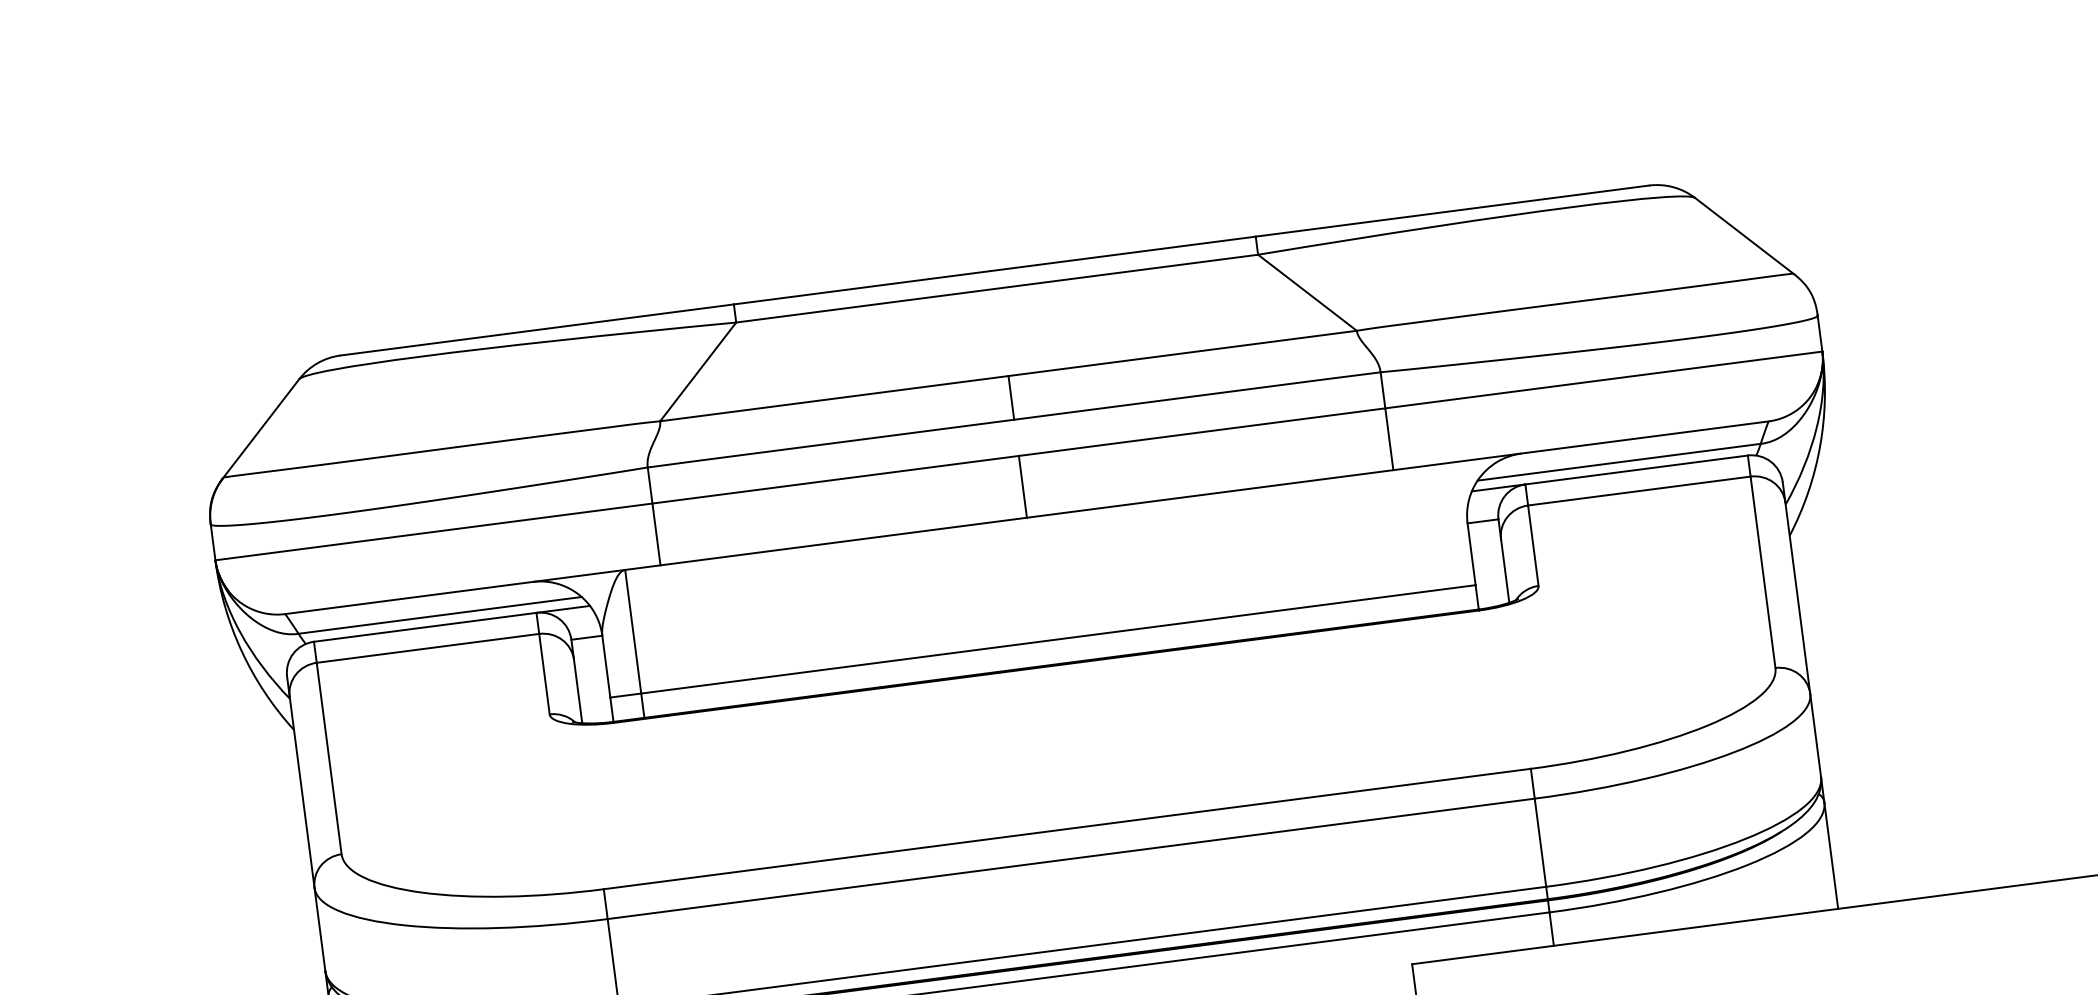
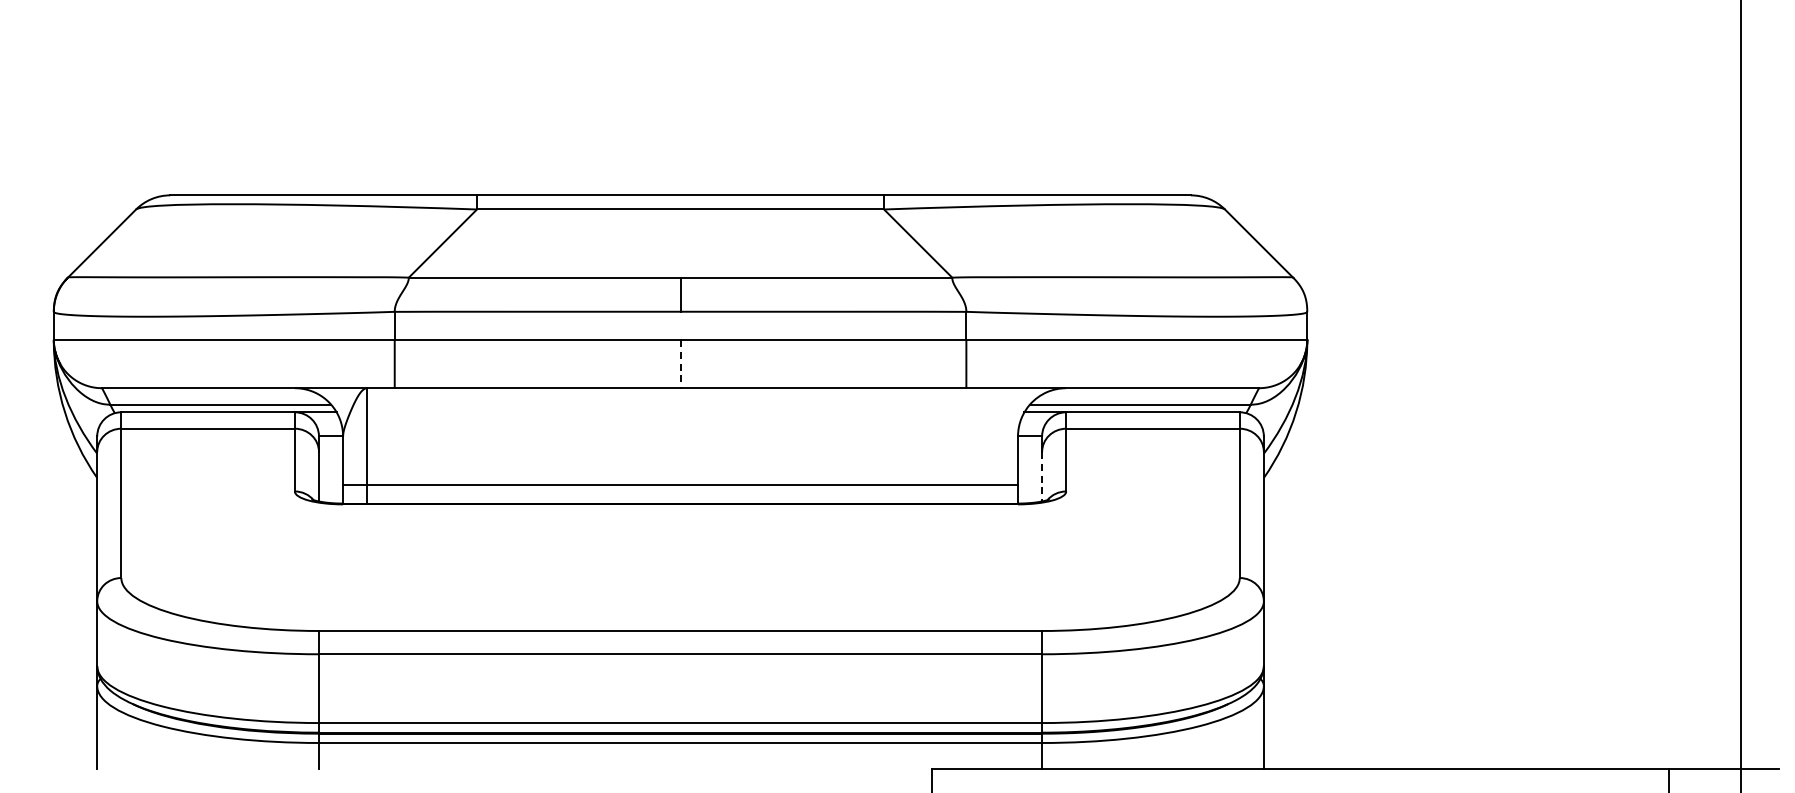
line: (1022, 487) -> (680, 364), solid -> dashed
line: (1505, 570) -> (1042, 476), solid -> dashed

